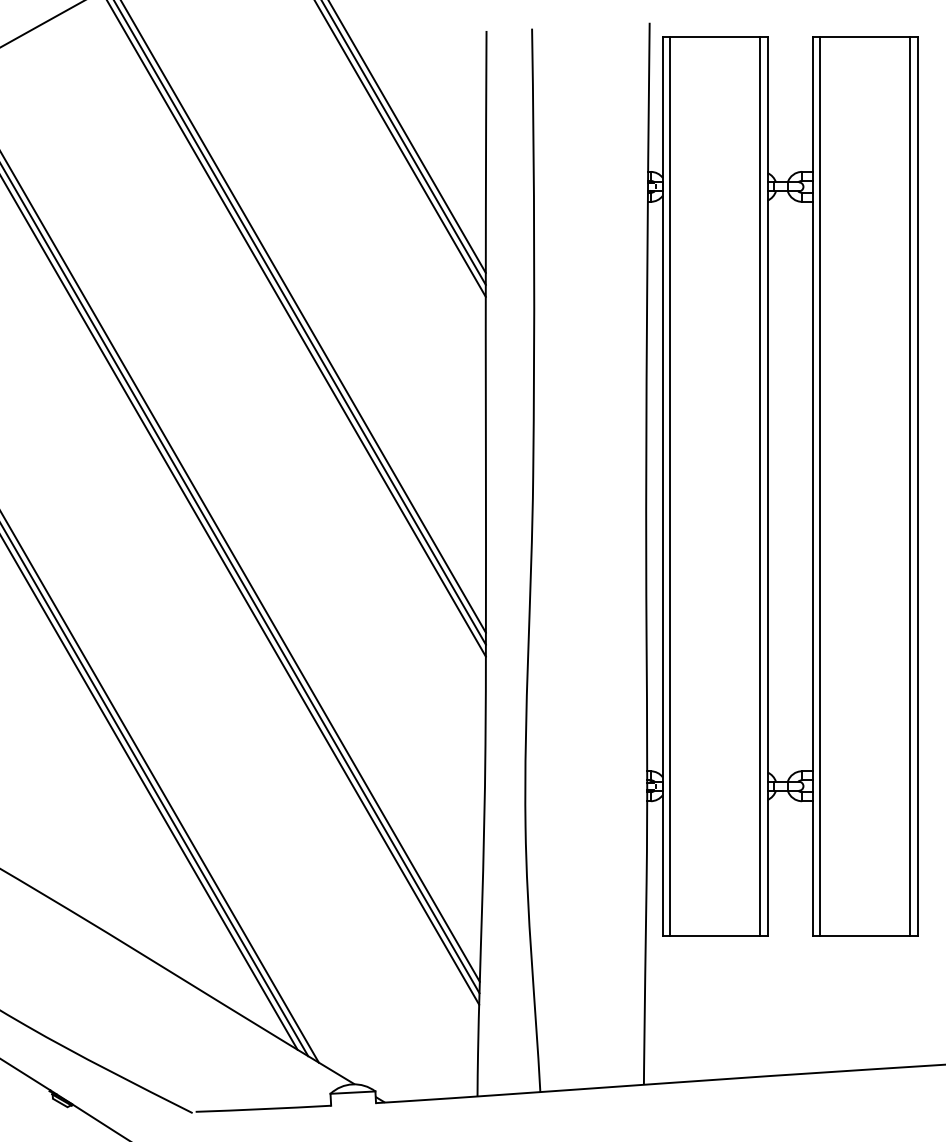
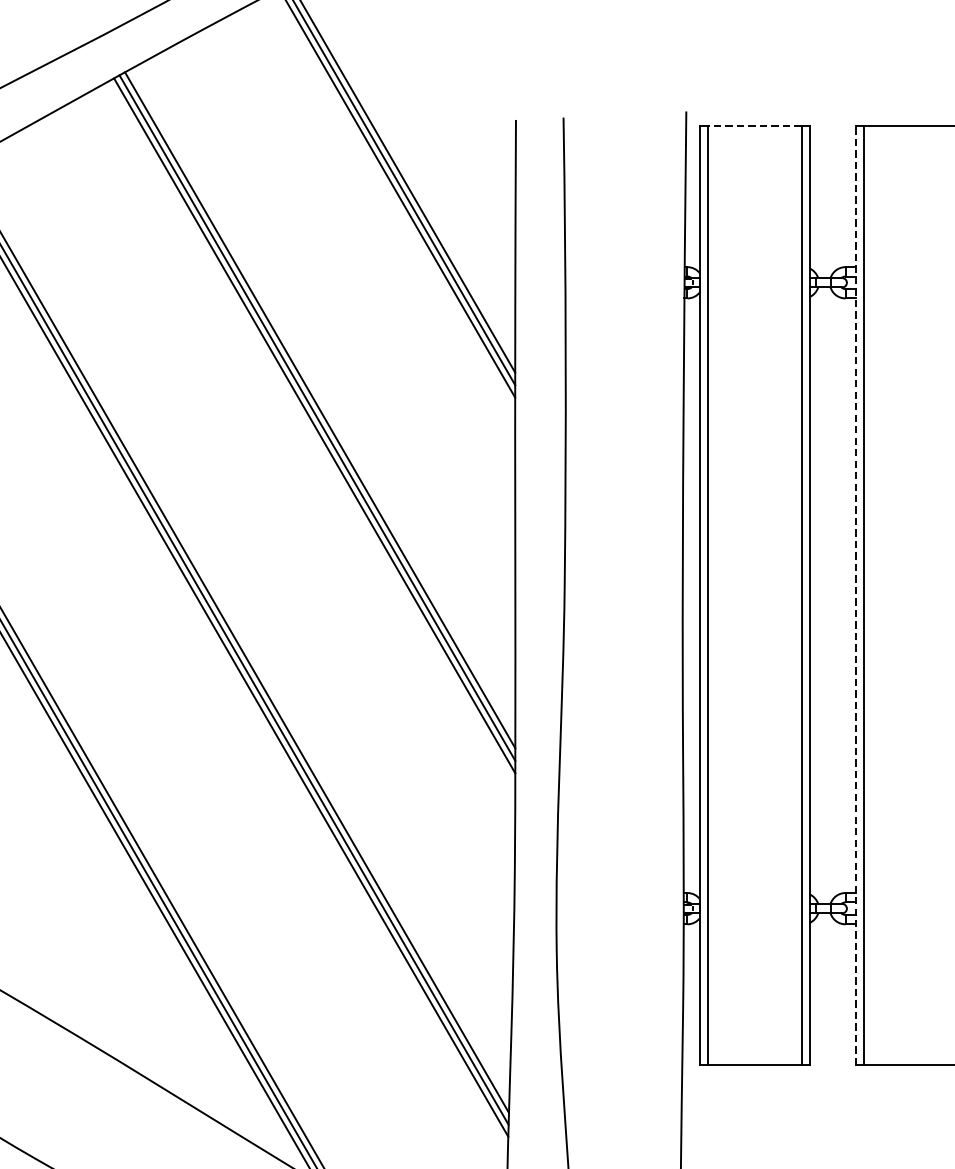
line: (715, 37) -> (755, 126), solid -> dashed
line: (812, 486) -> (856, 595), solid -> dashed

